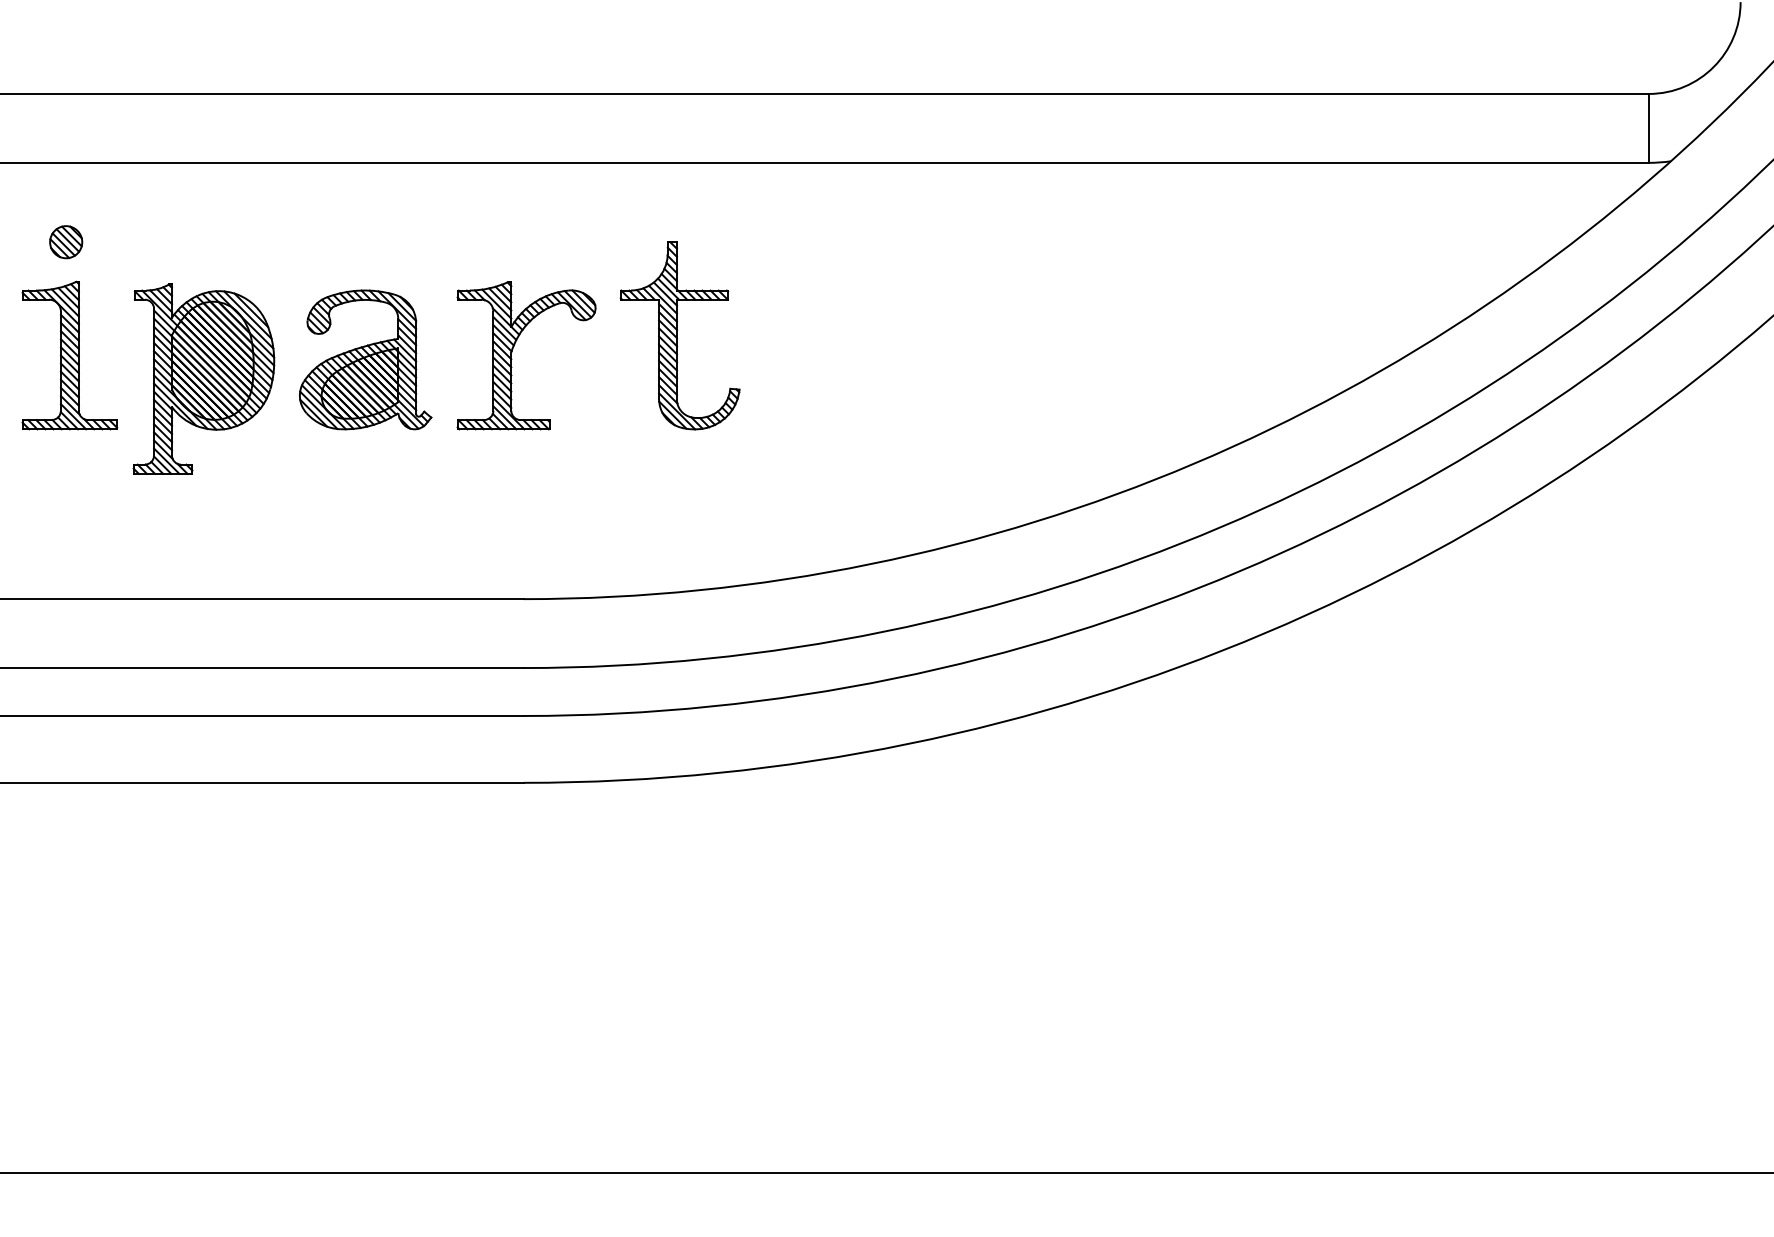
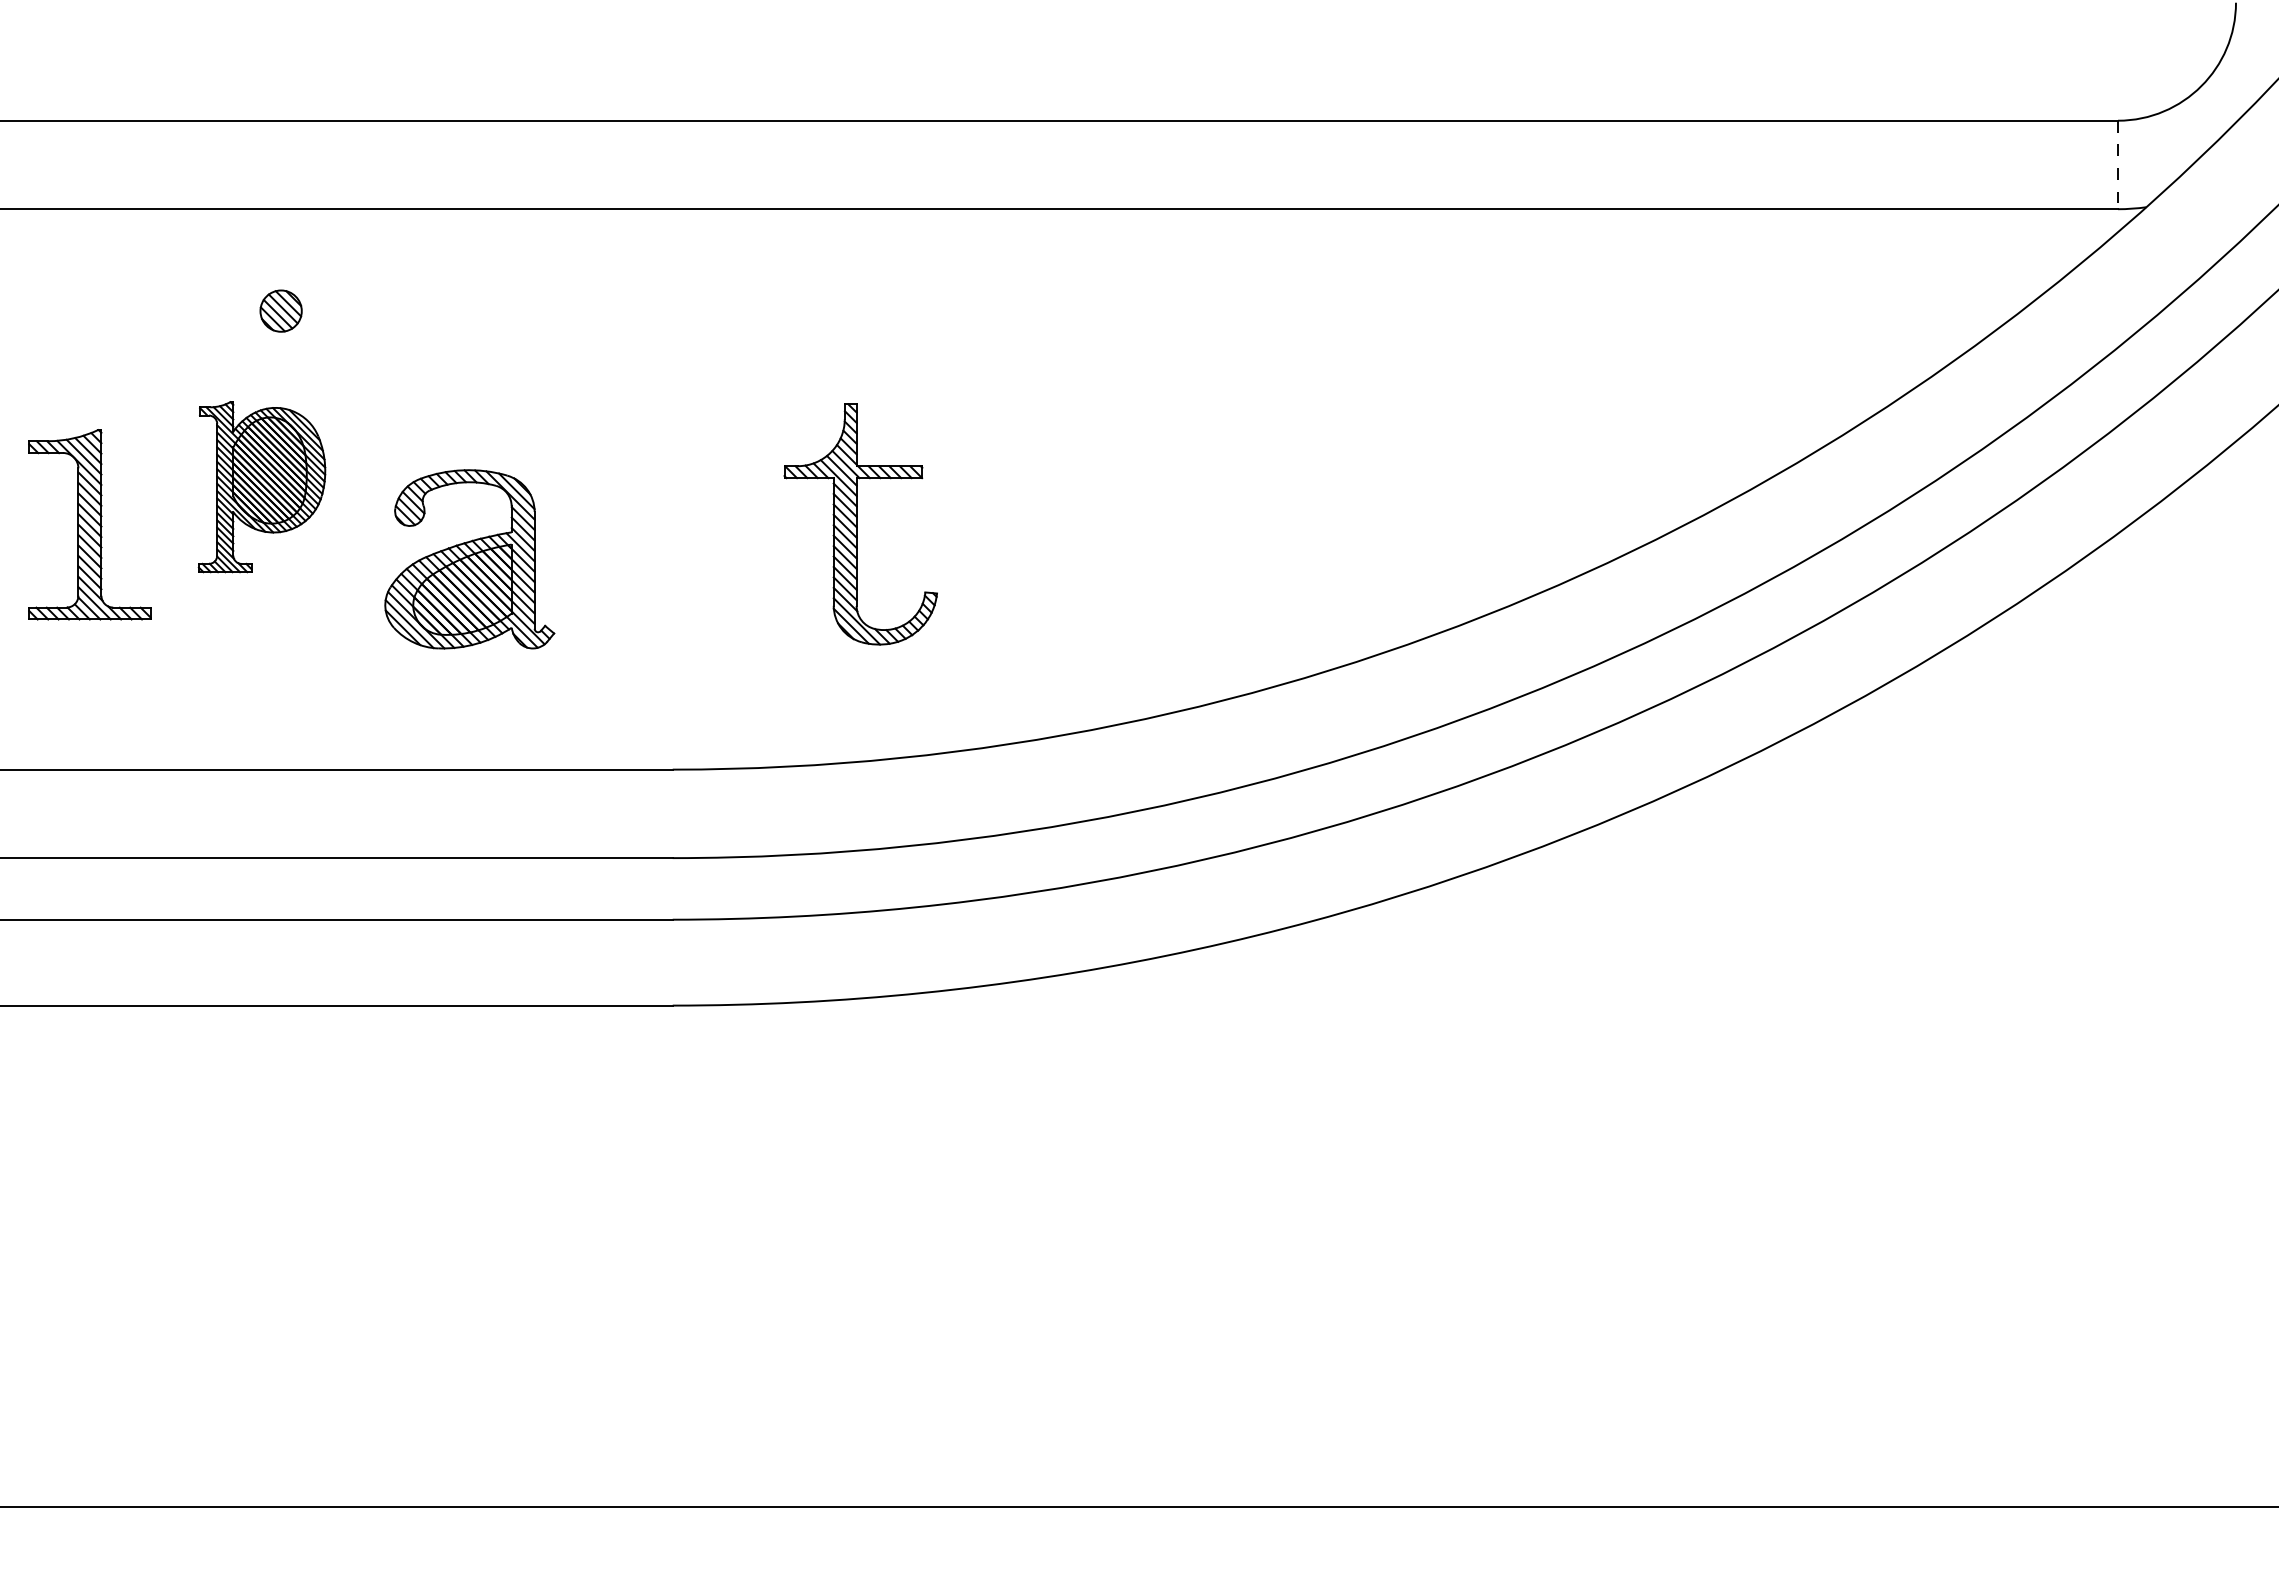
line: (1649, 128) -> (2118, 165), solid -> dashed
part: (65, 241) -> (280, 310), moved
part: (679, 335) -> (860, 524), moved
part: (512, 351) -> (658, 451), removed
part: (69, 355) -> (89, 524), moved
part: (365, 360) -> (469, 559), moved
part: (203, 378) -> (261, 486), size x0.7

